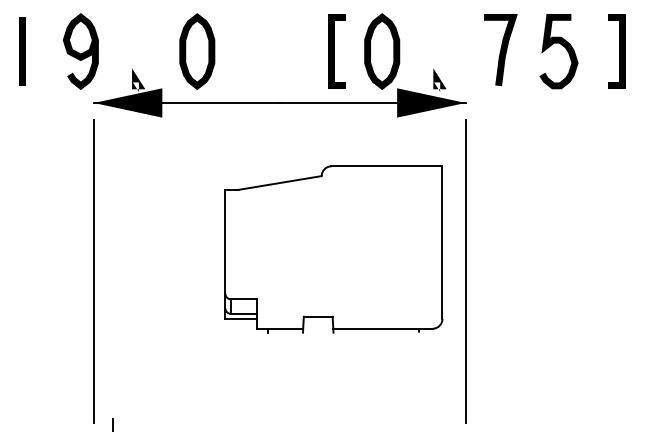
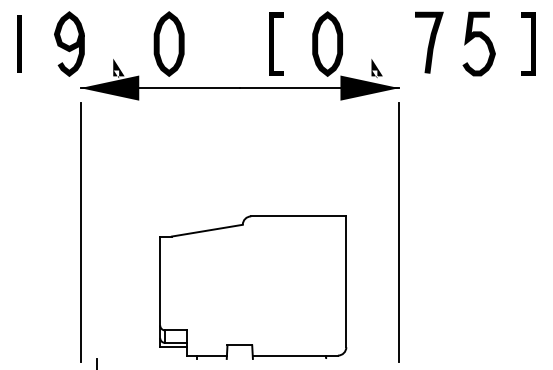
line: (334, 50) -> (273, 43), moved
part: (334, 249) -> (253, 287), moved

